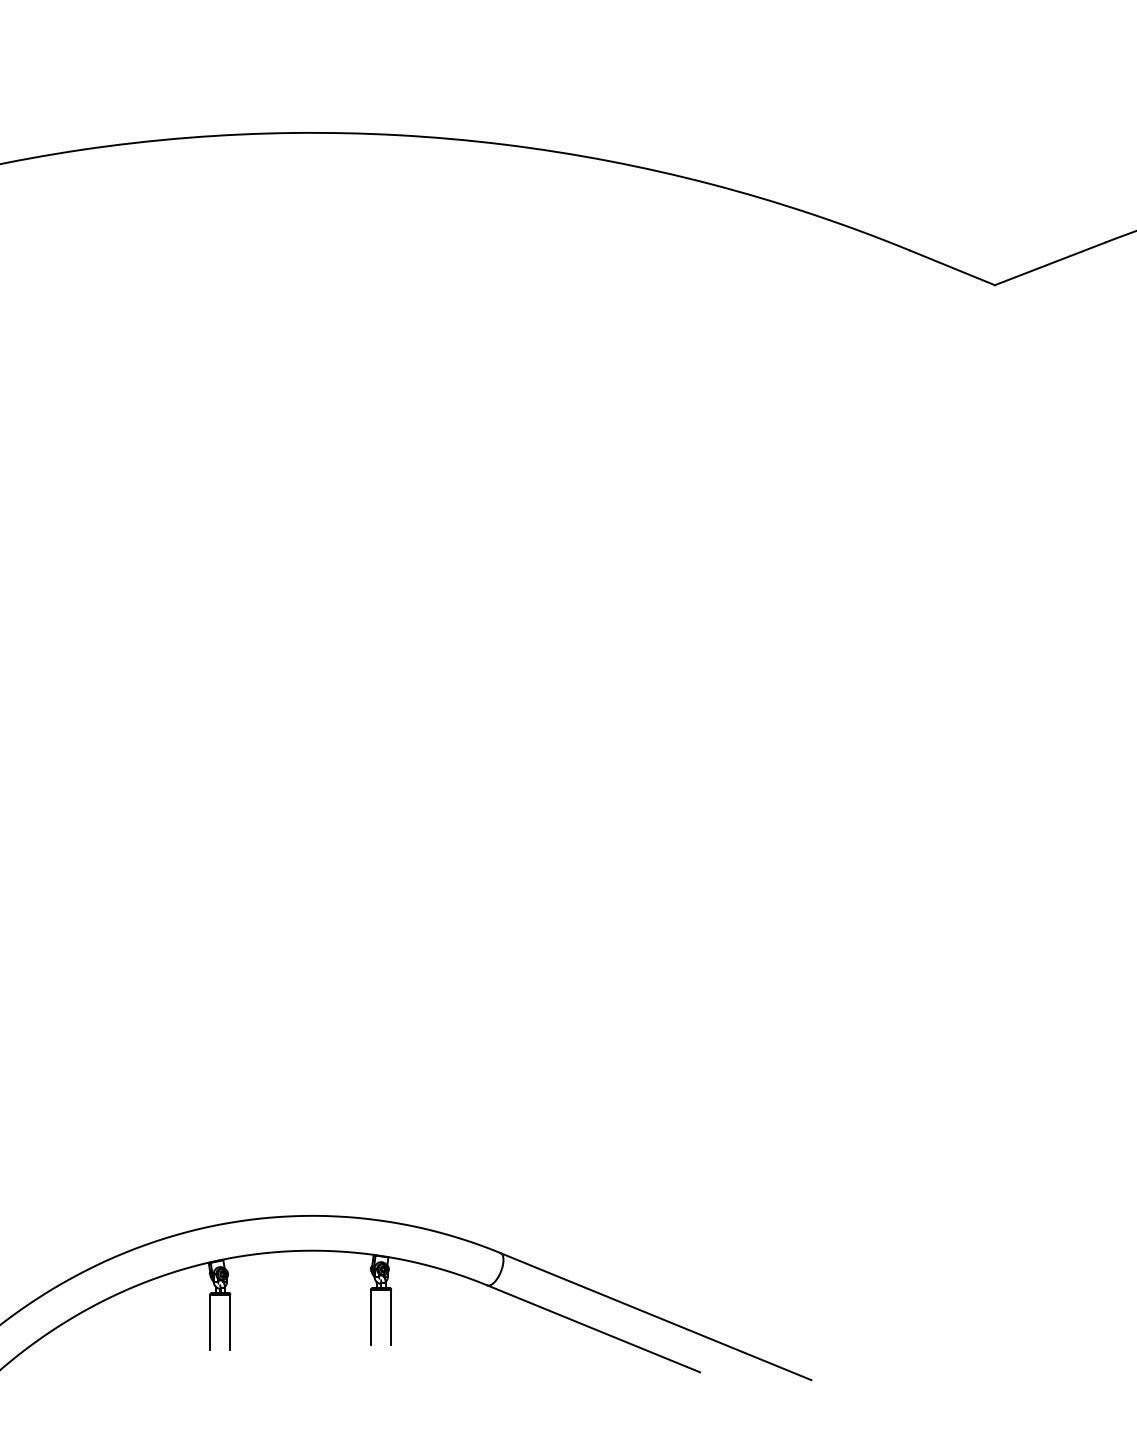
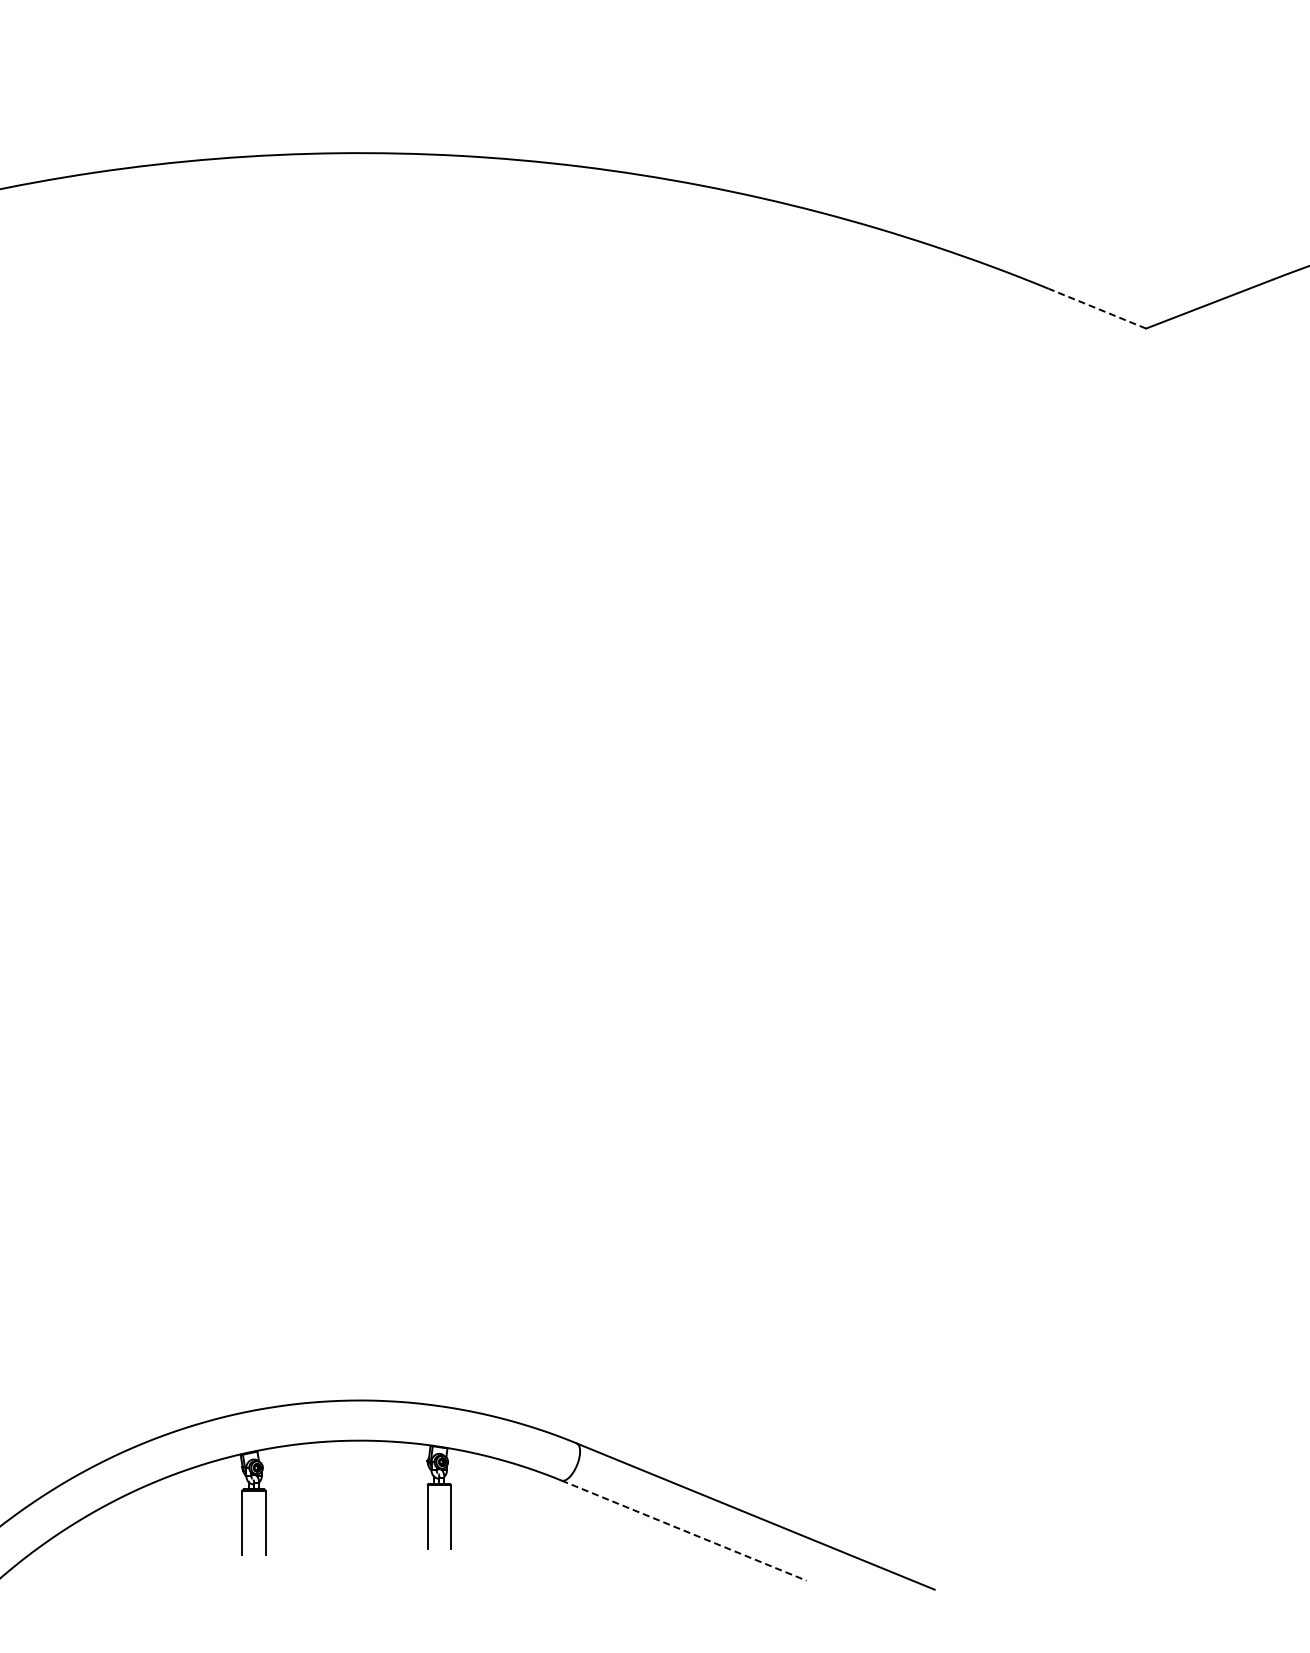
line: (952, 267) -> (1097, 308), solid -> dashed
line: (594, 1328) -> (684, 1530), solid -> dashed

